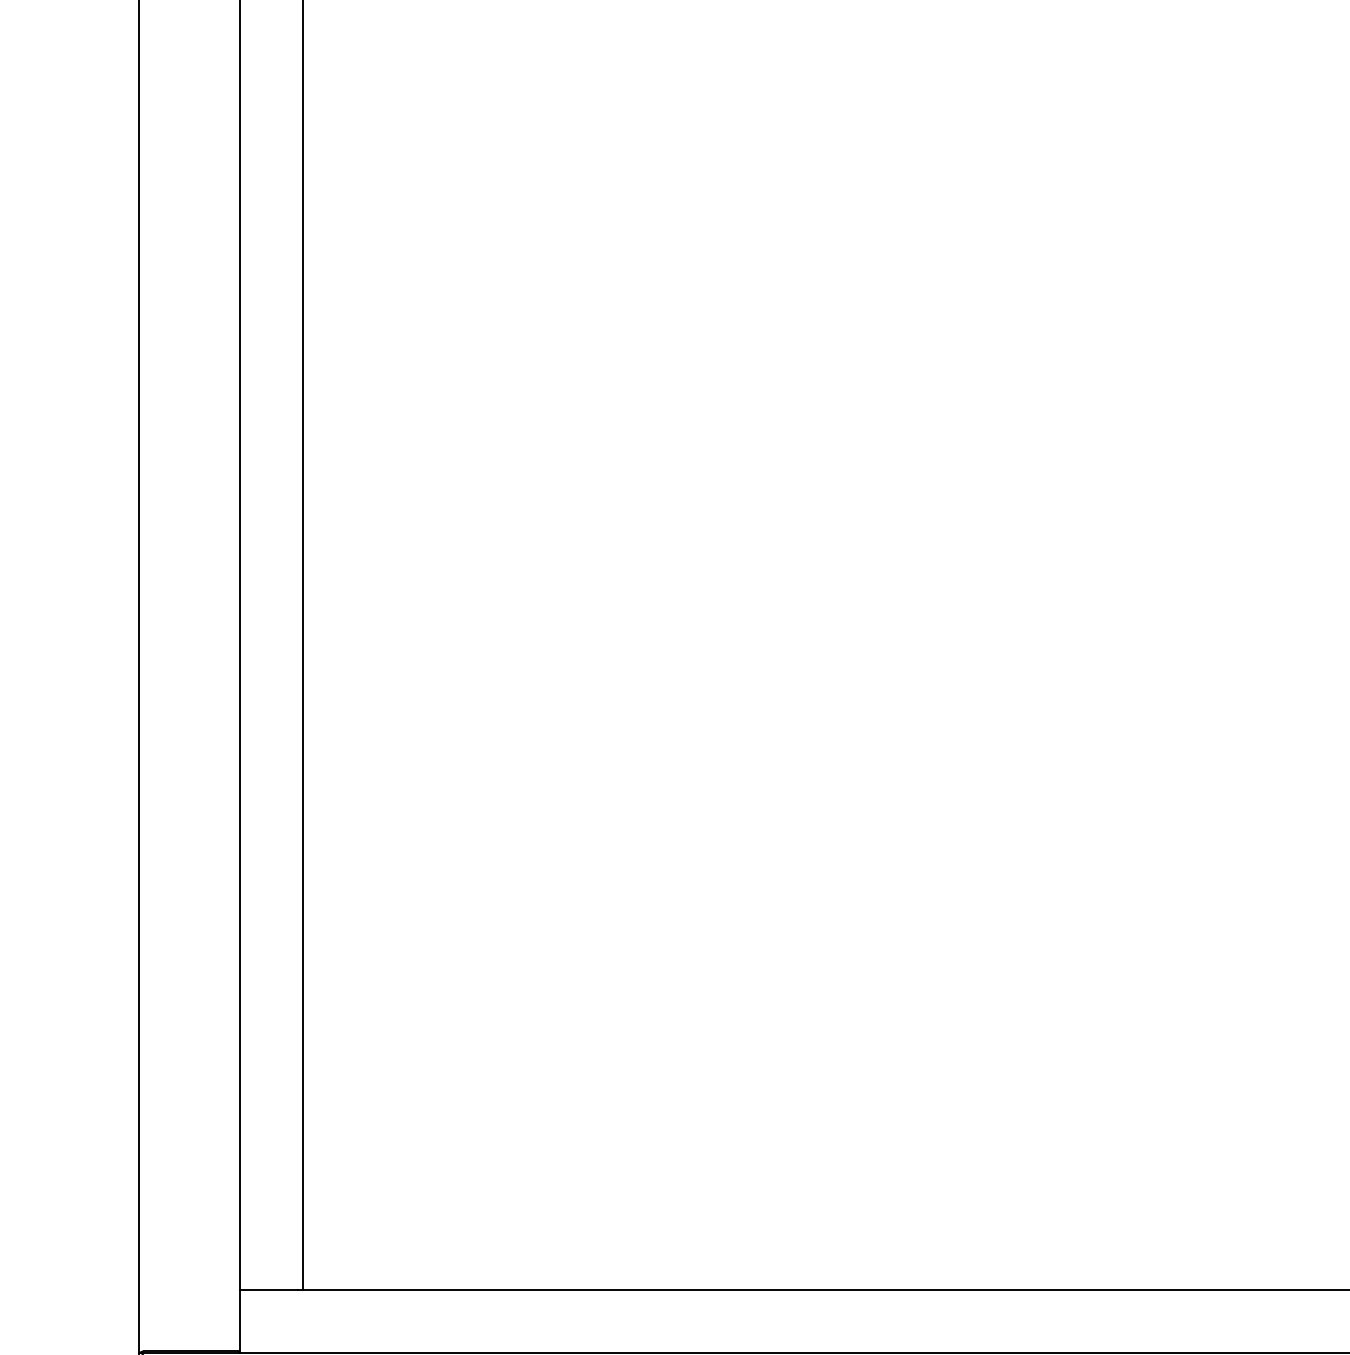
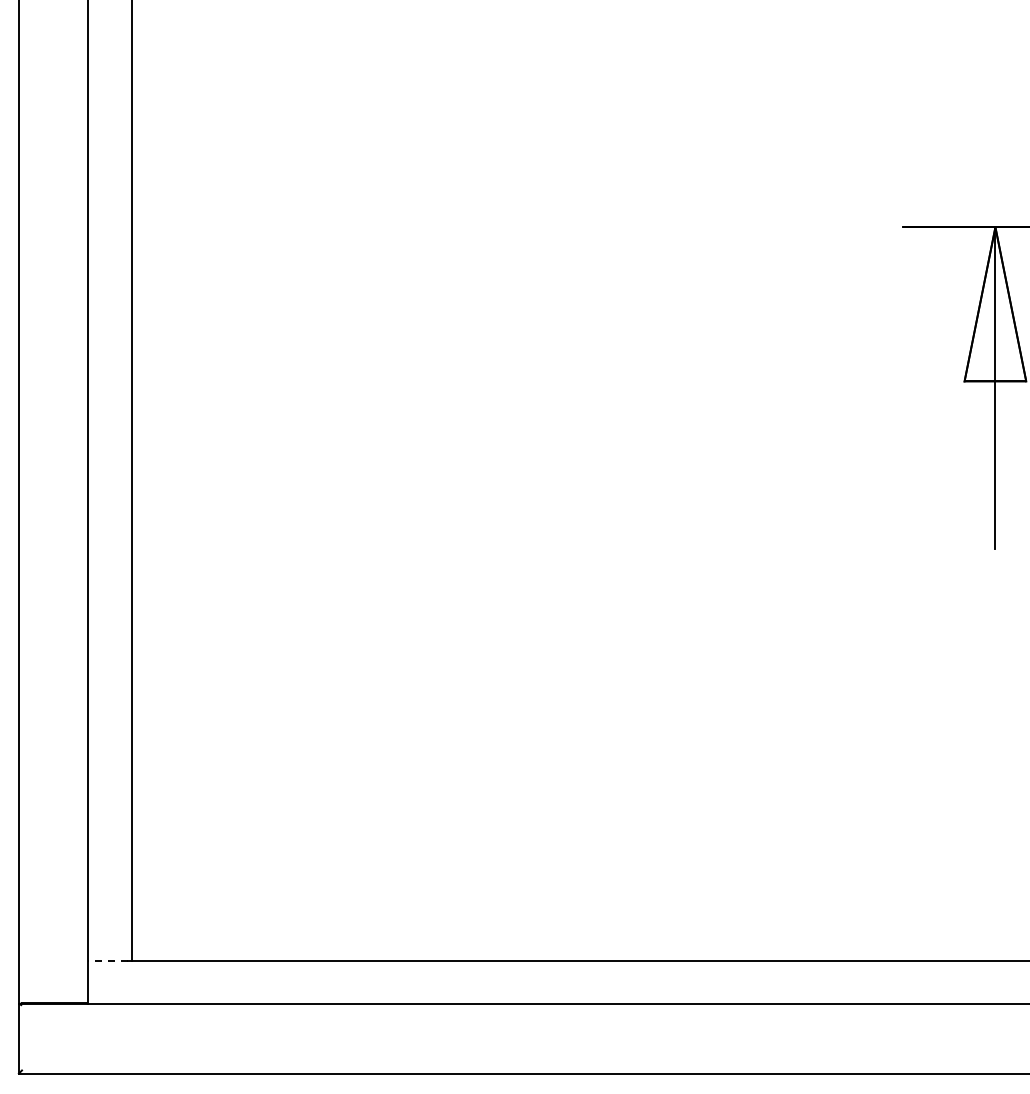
line: (267, 1289) -> (107, 960), solid -> dashed

